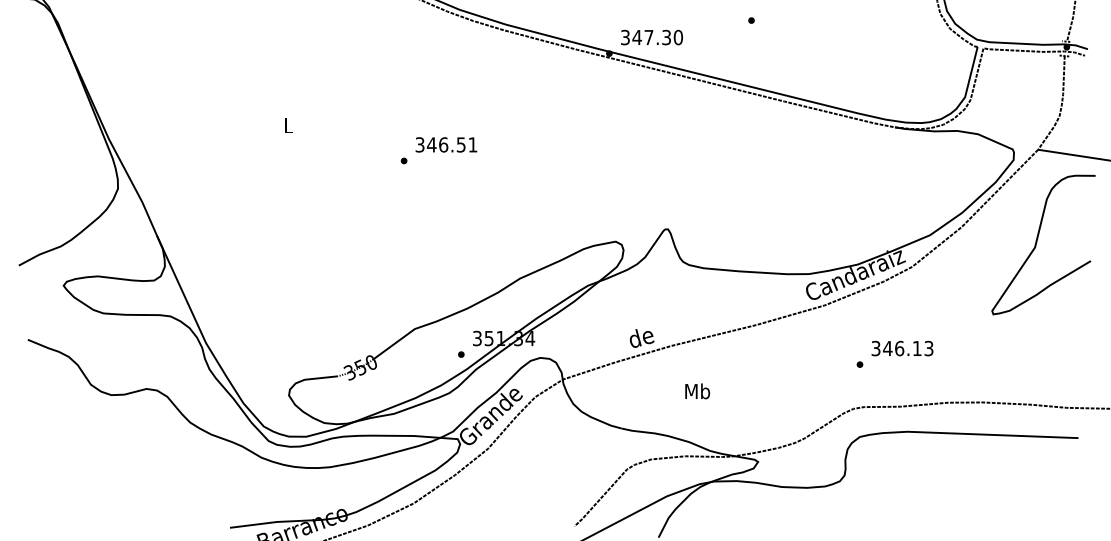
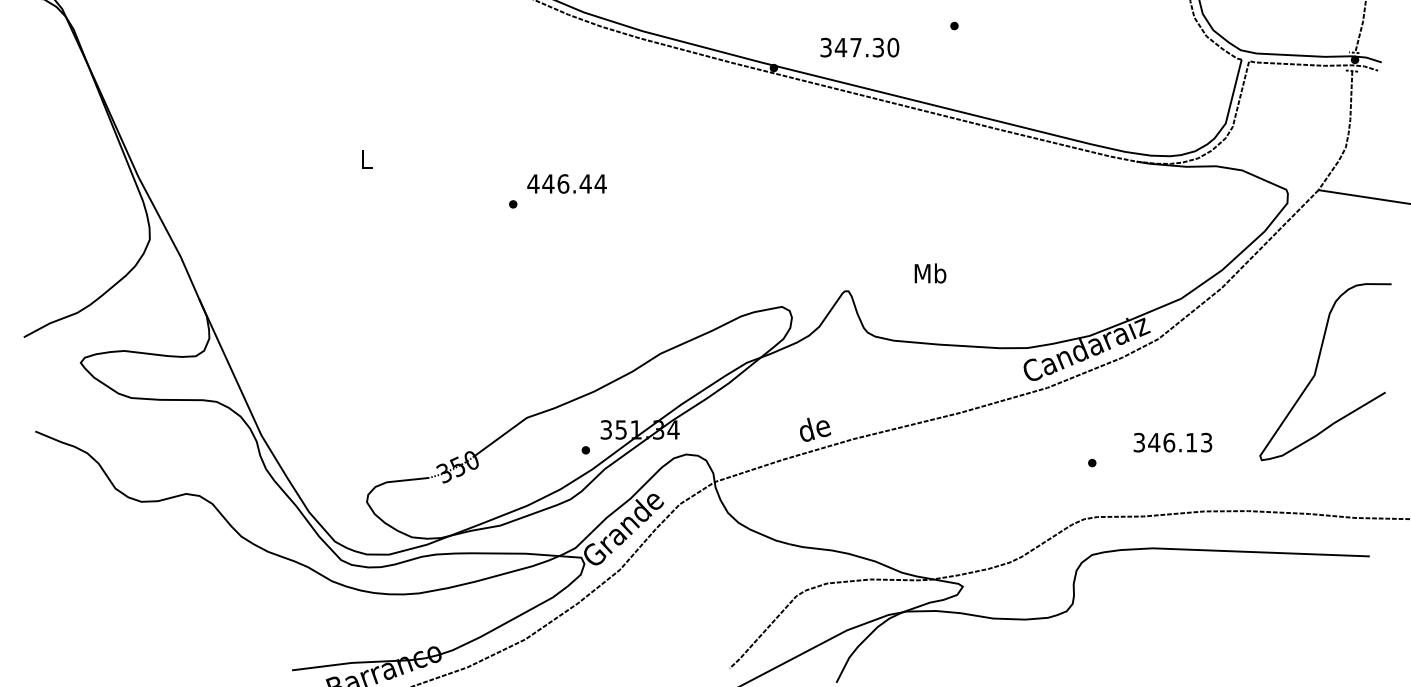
text: (651, 37) -> (859, 47), moved
text: (446, 144) -> (567, 183), 346.51 -> 446.44
curve: (1037, 242) -> (1317, 368), moved
text: (902, 348) -> (1172, 442), moved
text: (697, 391) -> (930, 273), moved

